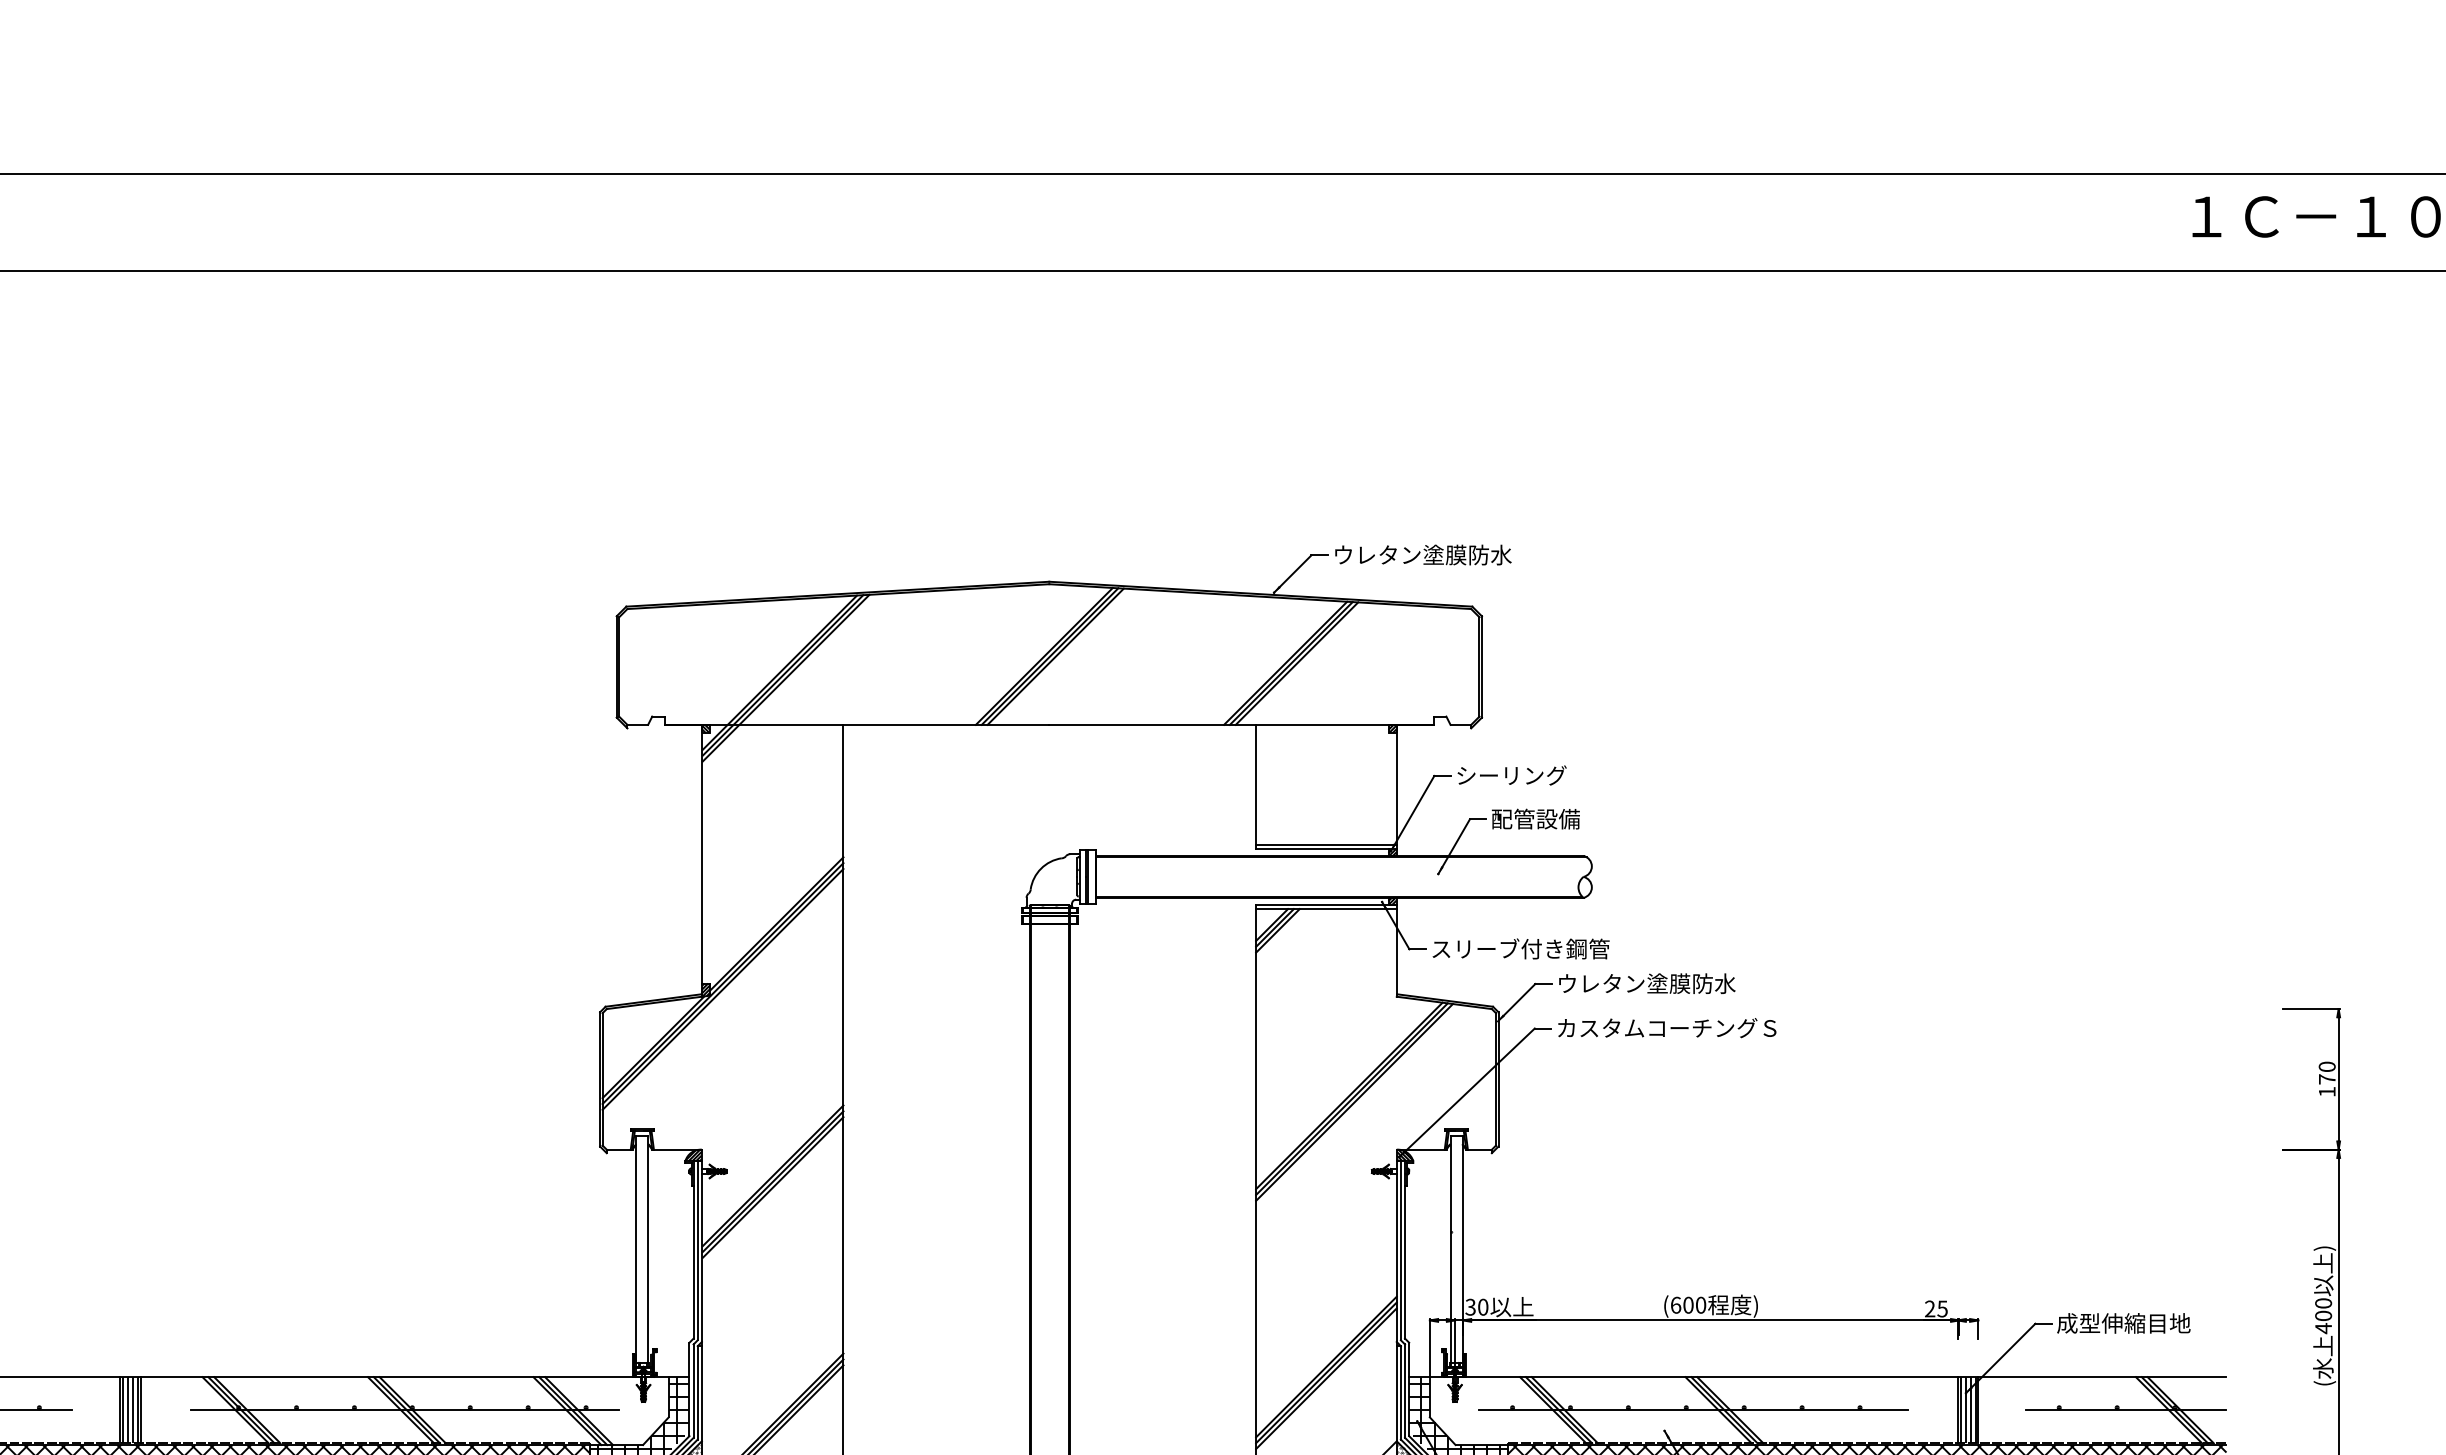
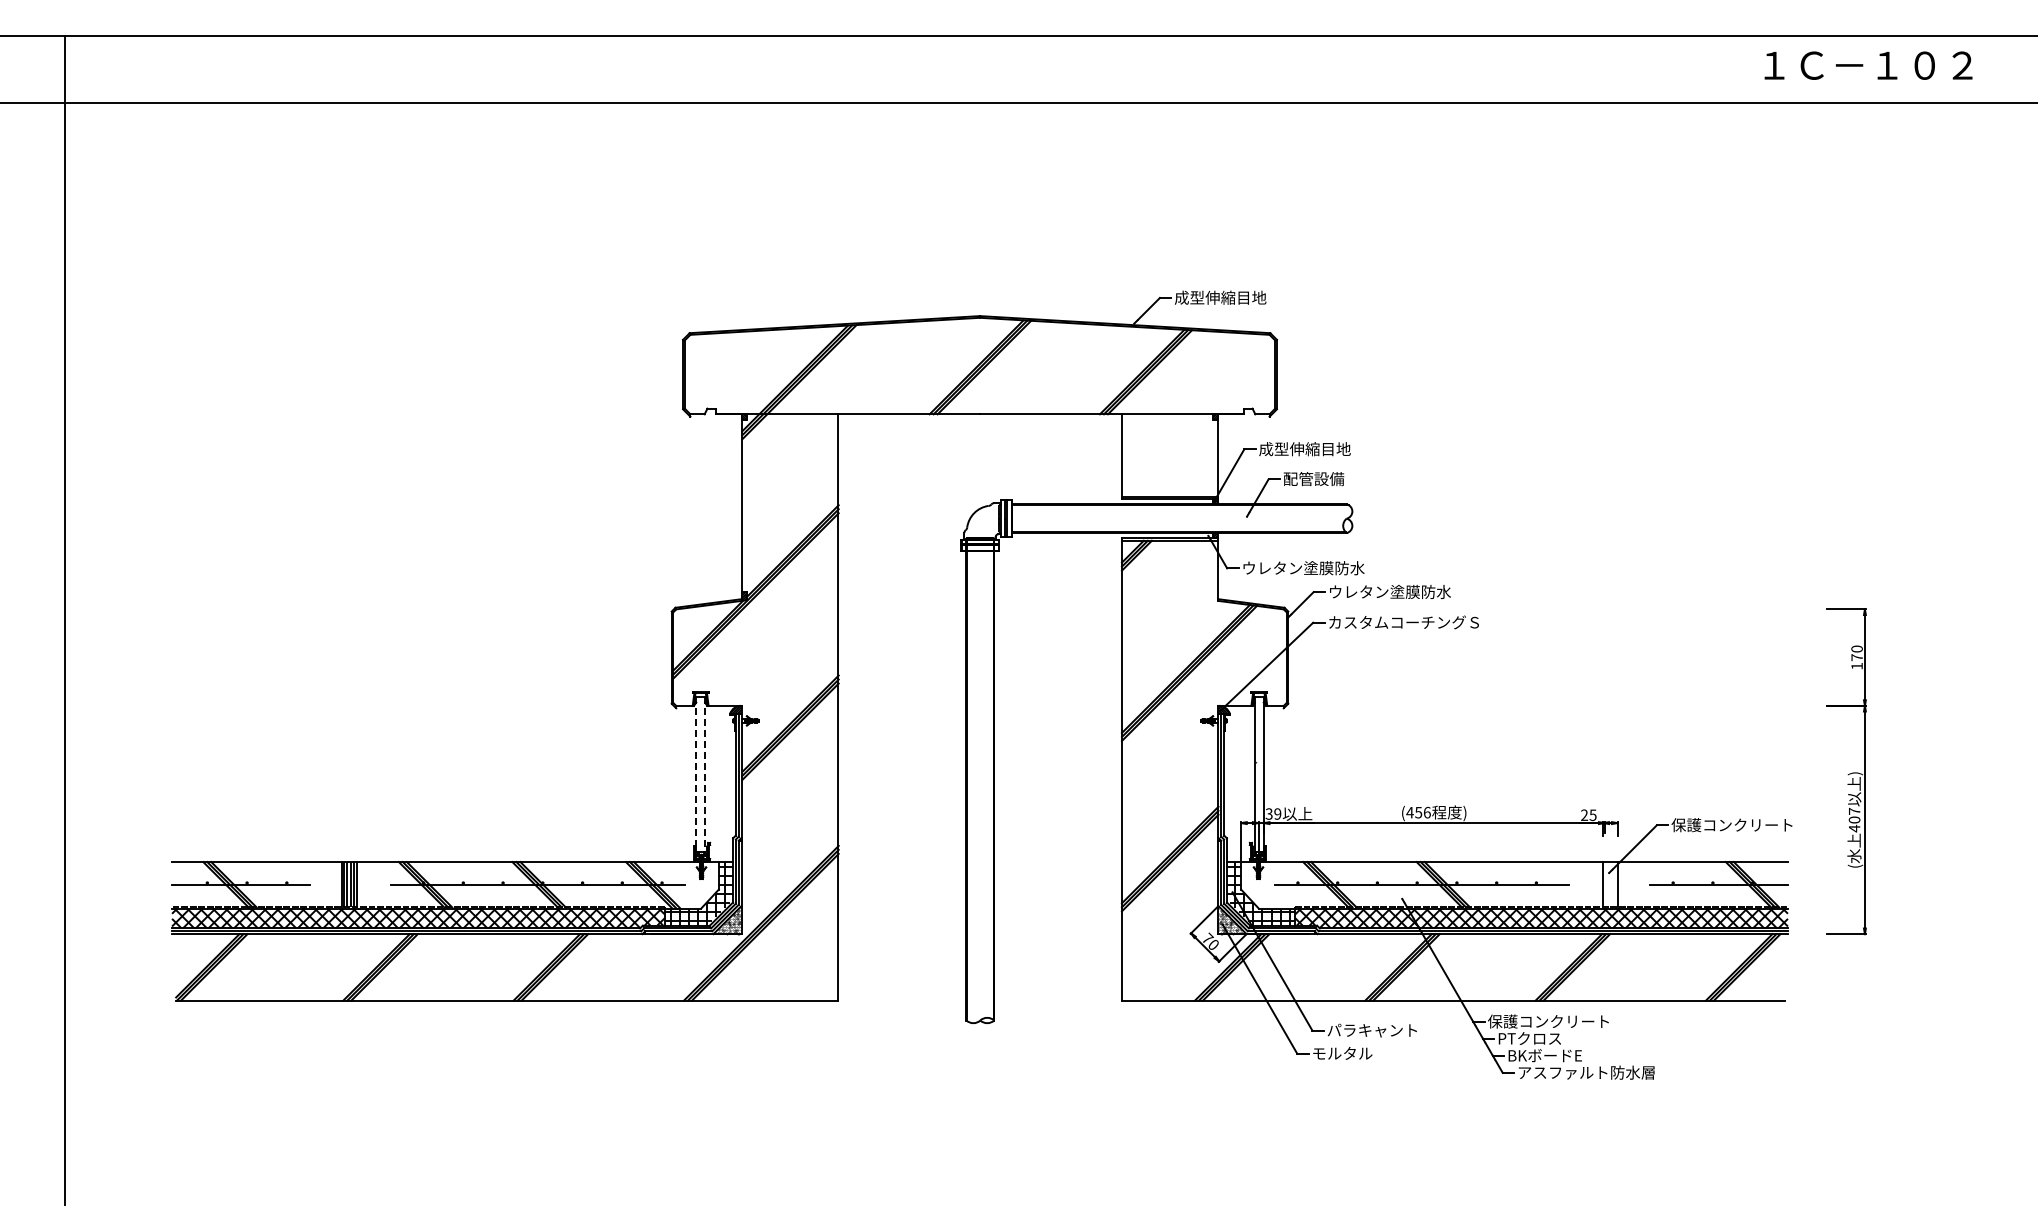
text: (1423, 554) -> (1236, 297), ウレタン塗膜防水 -> 成型伸縮目地
text: (1522, 776) -> (1304, 449), シーリング -> 成型伸縮目地
text: (1520, 949) -> (1303, 568), スリーブ付き鋼管 -> ウレタン塗膜防水
line: (636, 1249) -> (696, 774), solid -> dashed
line: (647, 1249) -> (704, 774), solid -> dashed
text: (2323, 1302) -> (1854, 810), 400 -> 407
text: (1688, 1304) -> (1418, 812), (600 -> (456
text: (1482, 1306) -> (1277, 813), 30 -> 39
text: (2144, 1323) -> (1731, 825), 成型伸縮目地 -> 保護コンクリート
hatch: (1967, 1409) -> (1610, 884), removed

